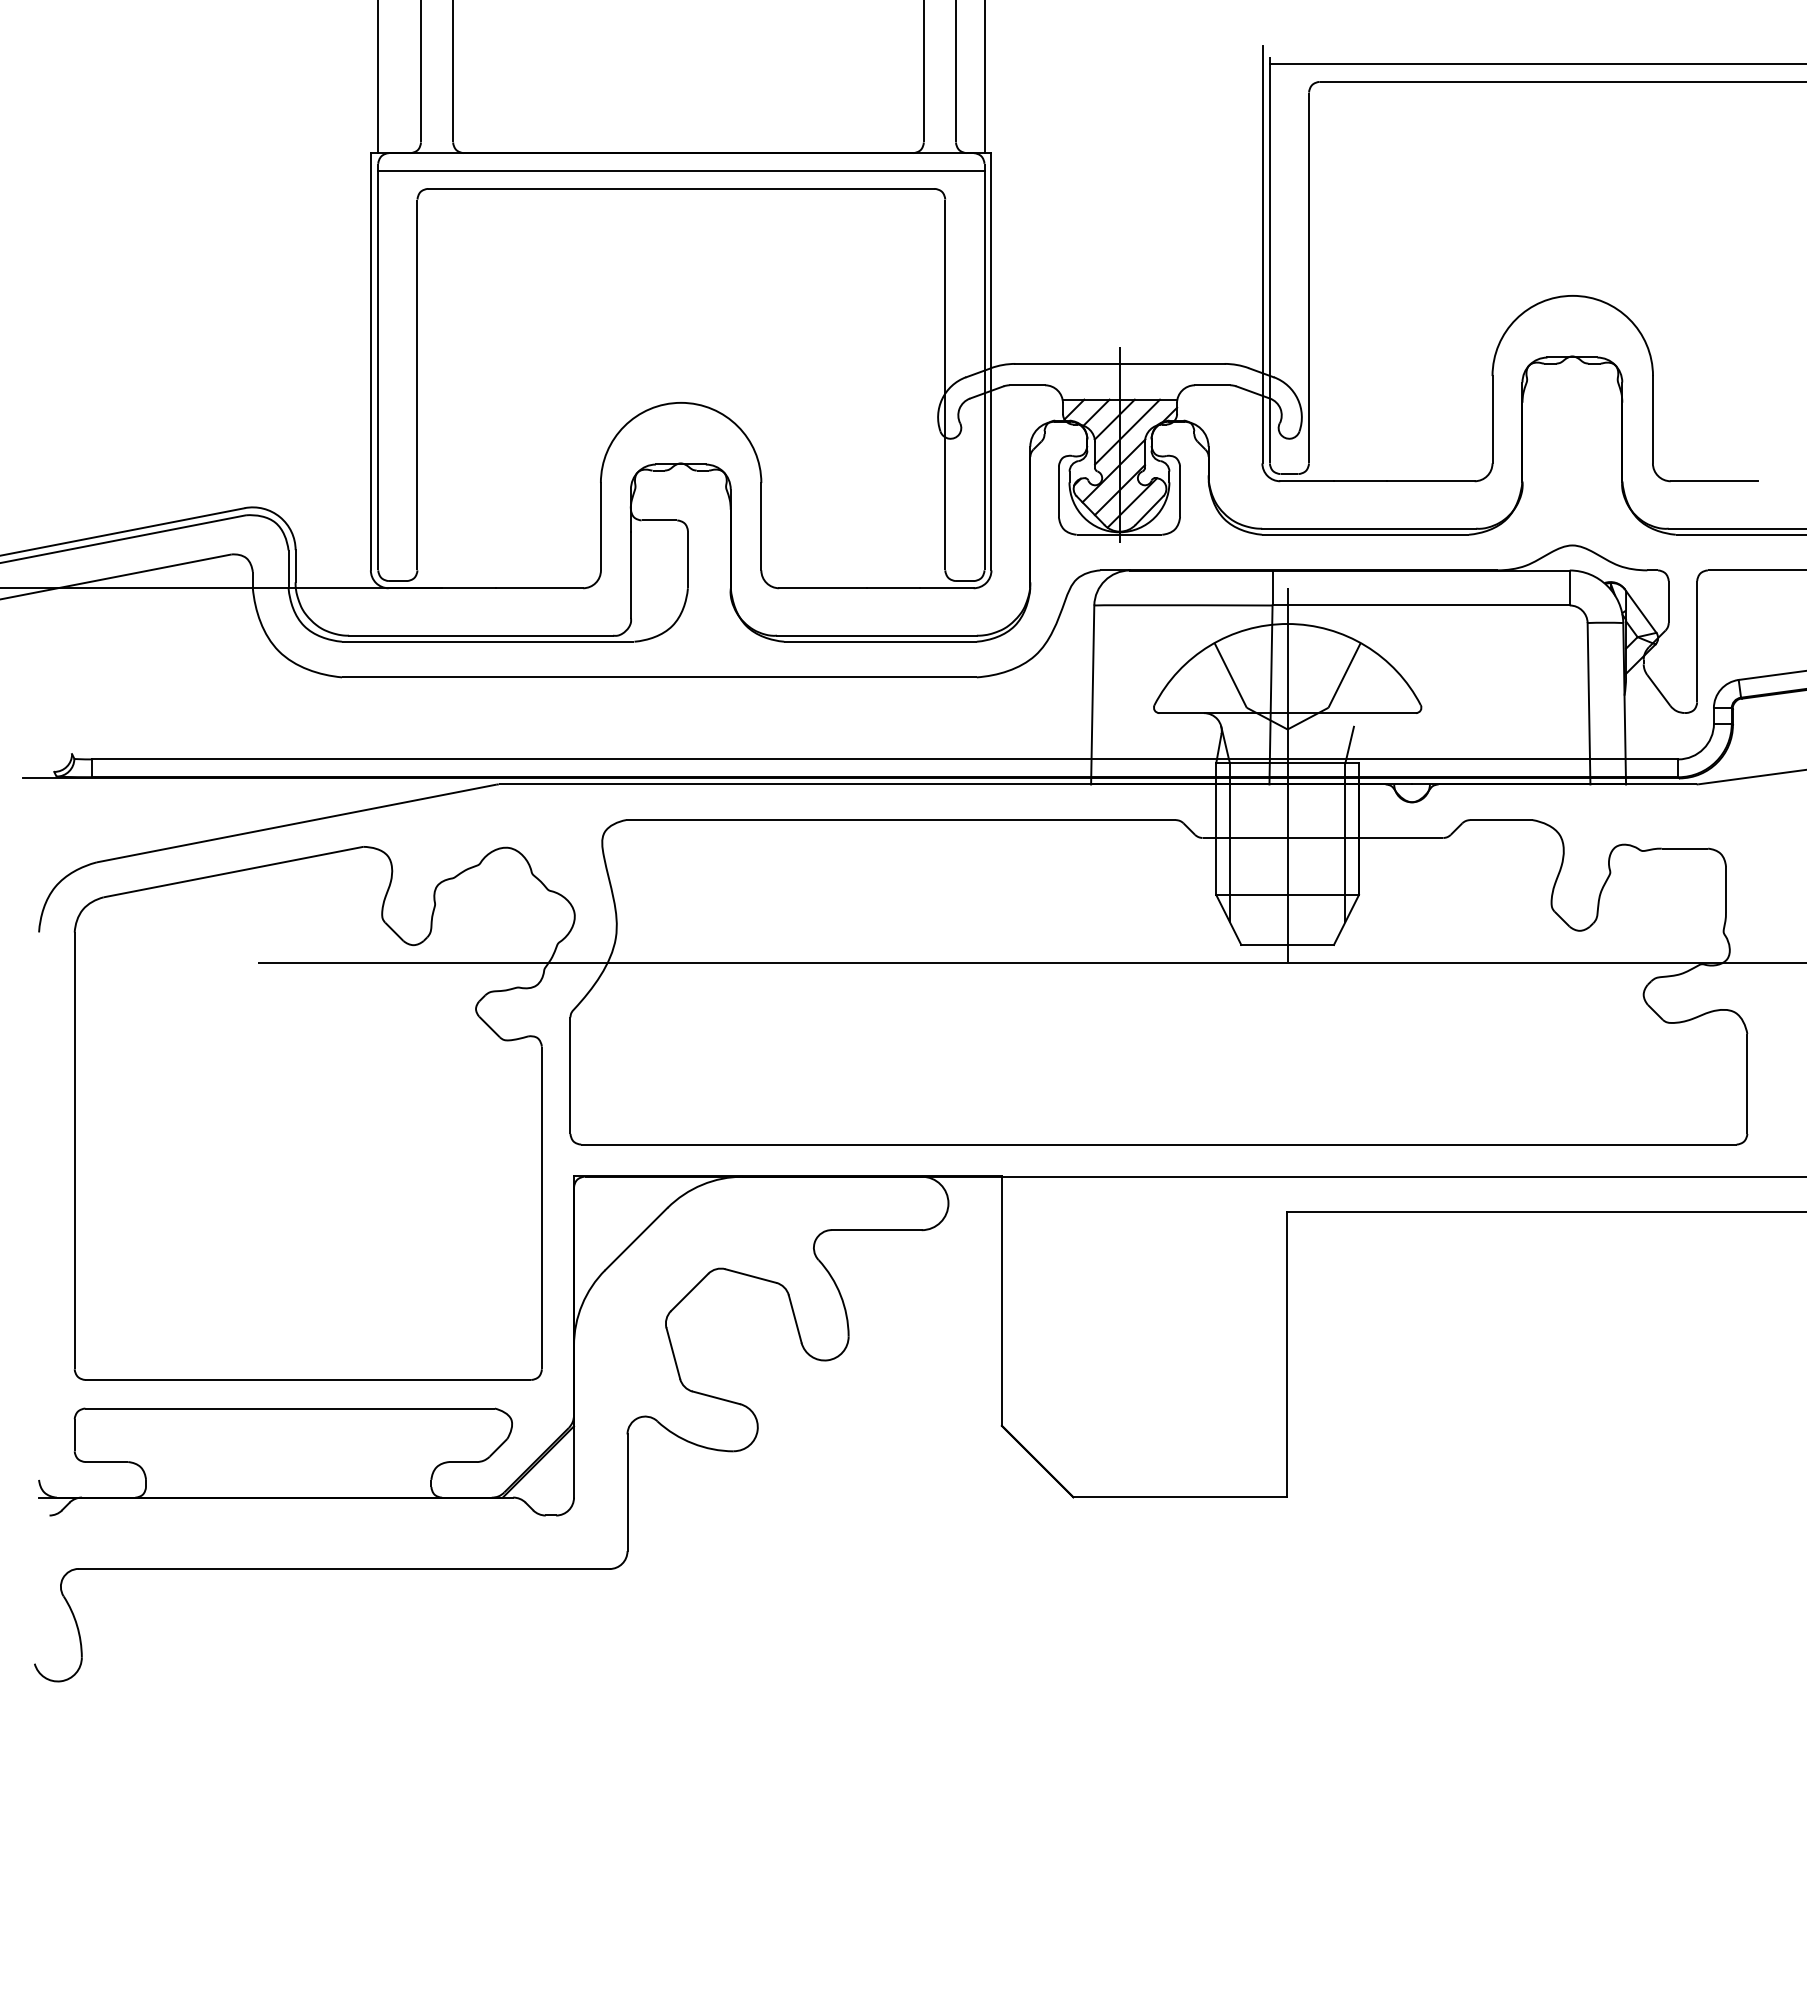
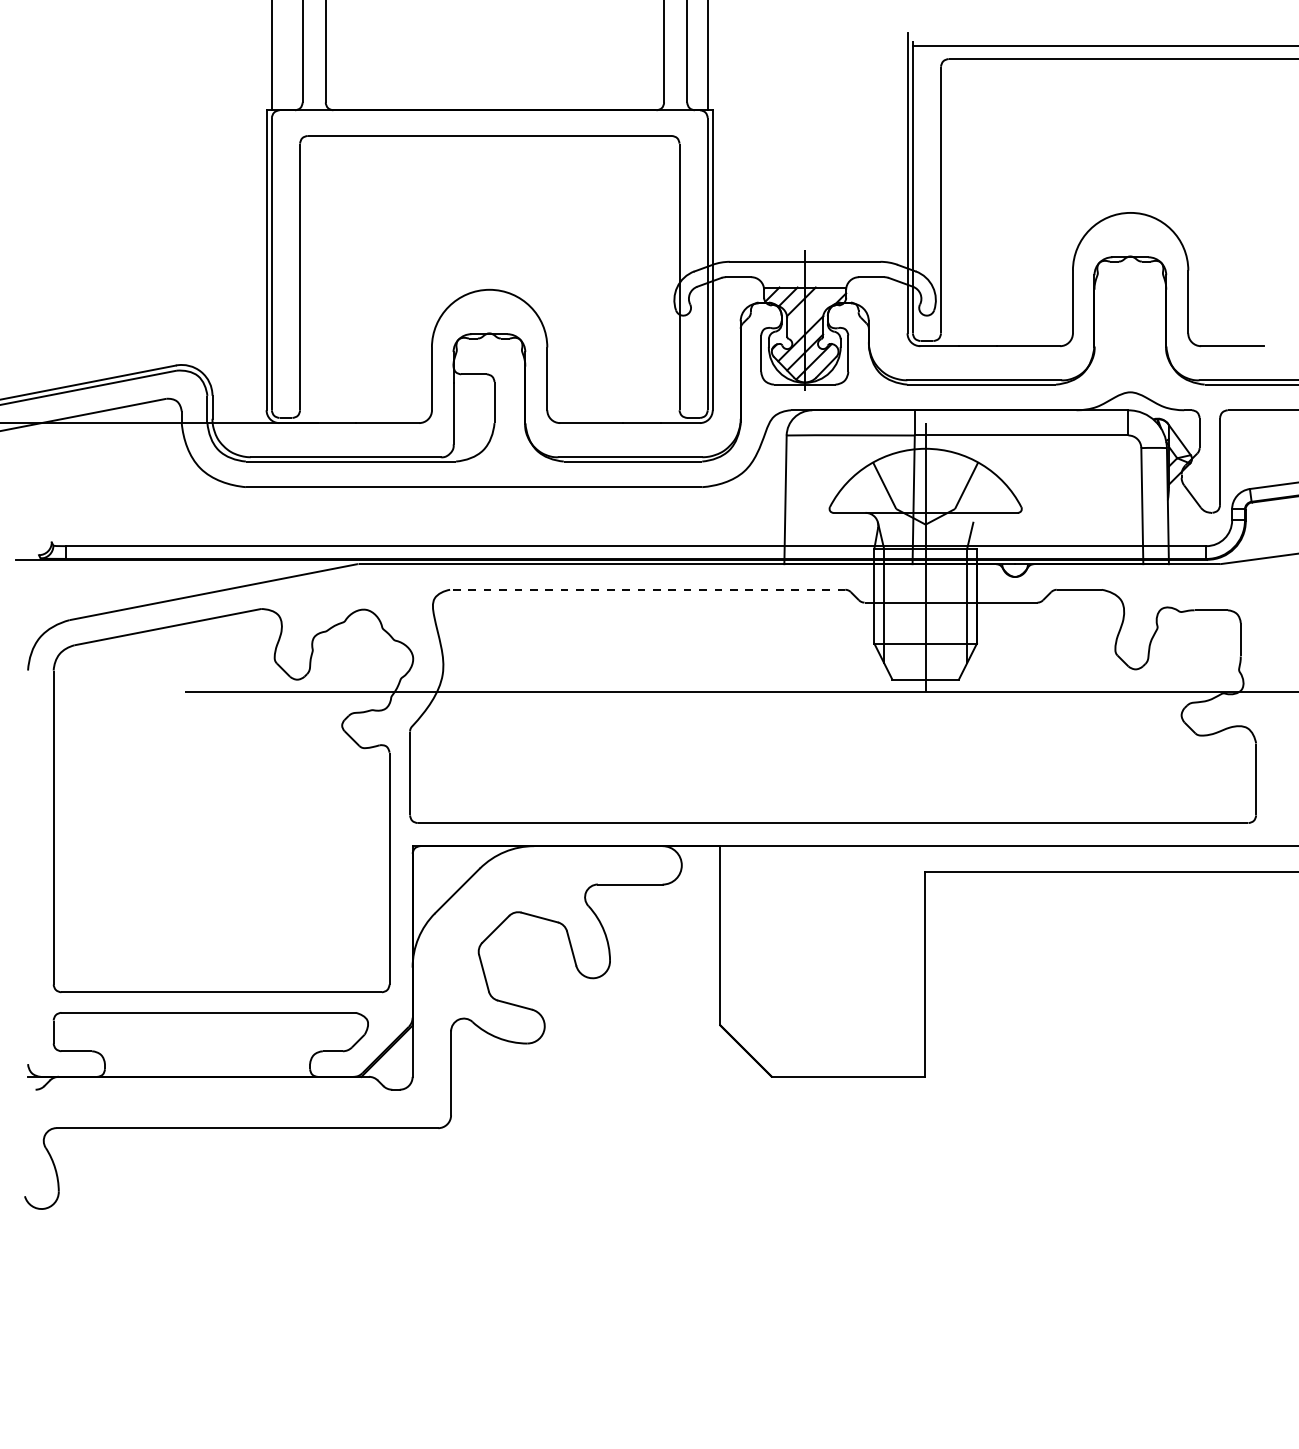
line: (681, 171) -> (489, 123), removed
line: (1127, 431) -> (810, 310), removed
line: (900, 820) -> (647, 590), solid -> dashed

